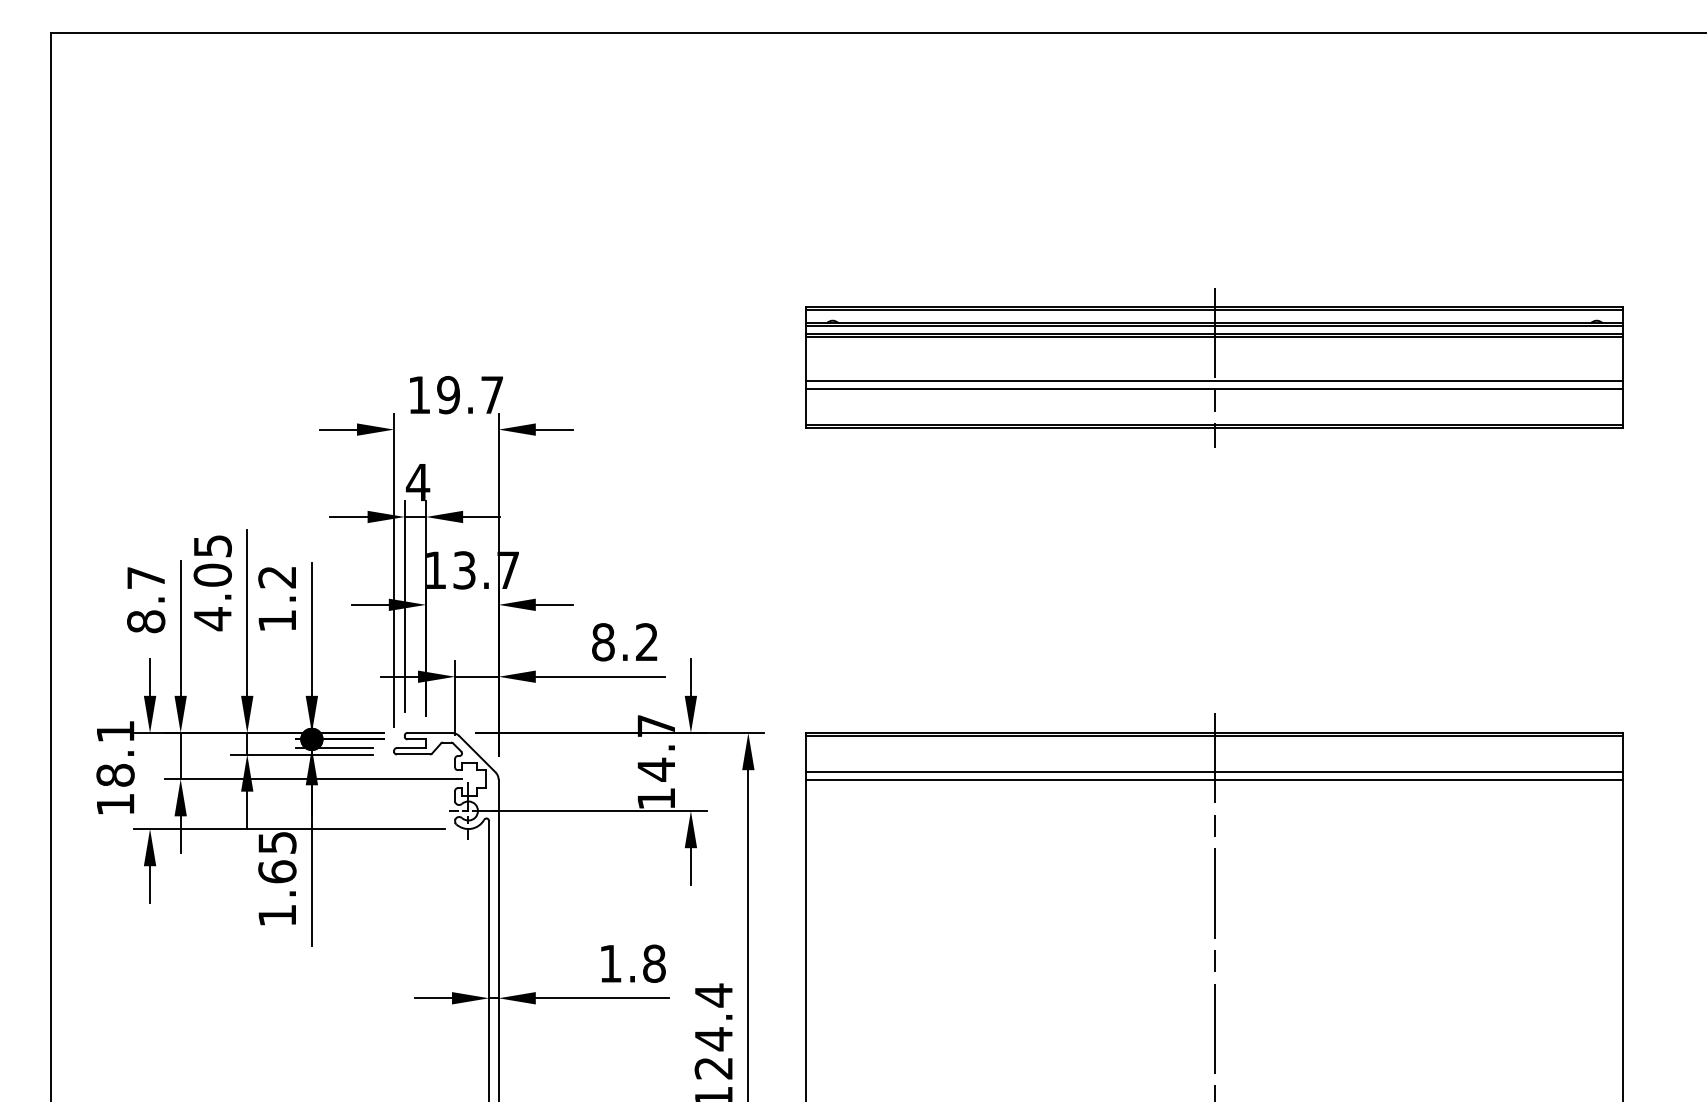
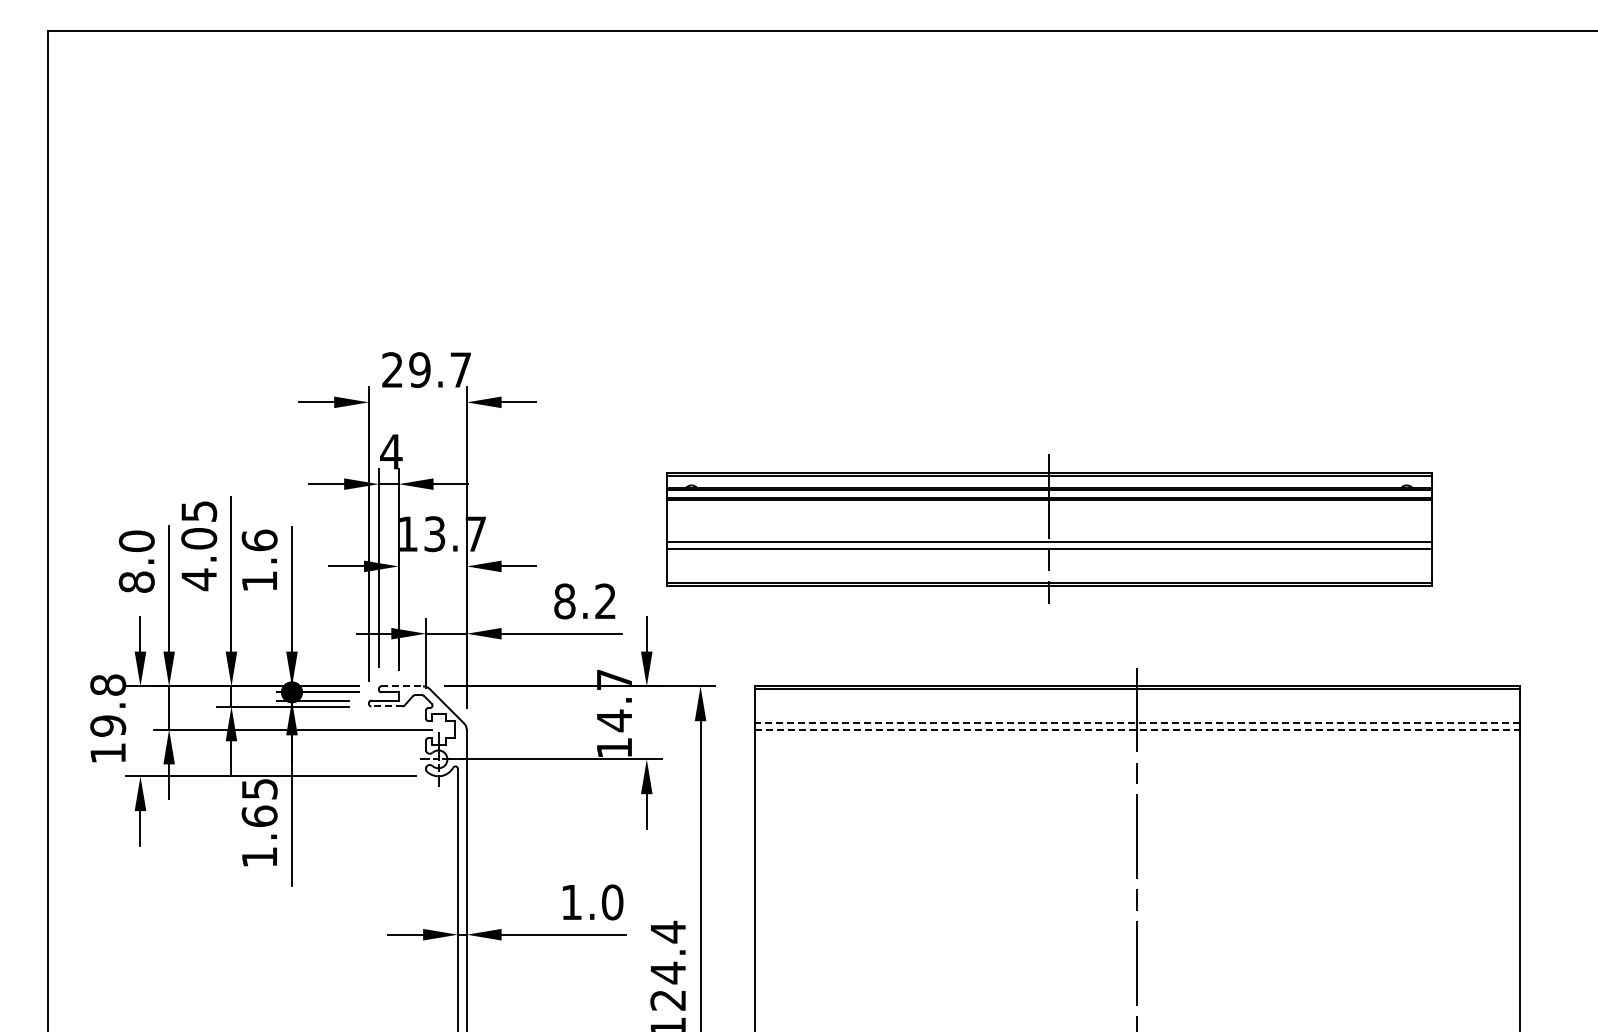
part: (1215, 366) -> (1049, 528), moved
text: (419, 394) -> (392, 369), 19.7 -> 29.7
text: (277, 577) -> (259, 540), 1.2 -> 1.6
text: (145, 578) -> (136, 541), 8.7 -> 8.0
line: (429, 733) -> (402, 686), solid -> dashed
text: (115, 753) -> (108, 705), 18.1 -> 19.8
line: (413, 754) -> (387, 706), solid -> dashed
line: (1214, 772) -> (1136, 723), solid -> dashed
line: (1215, 780) -> (1137, 730), solid -> dashed
text: (654, 963) -> (612, 902), 1.8 -> 1.0

